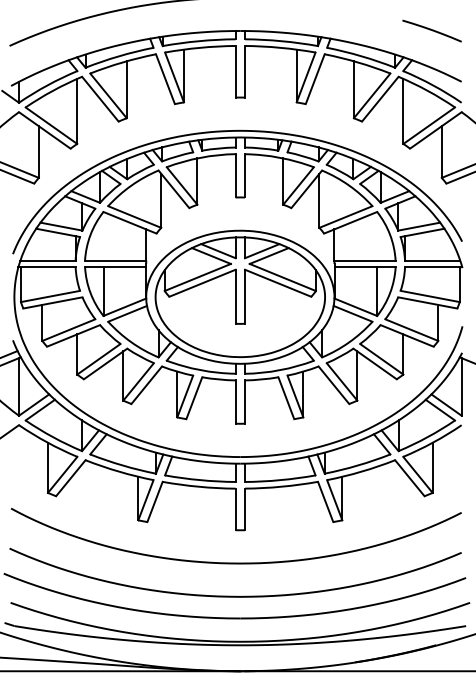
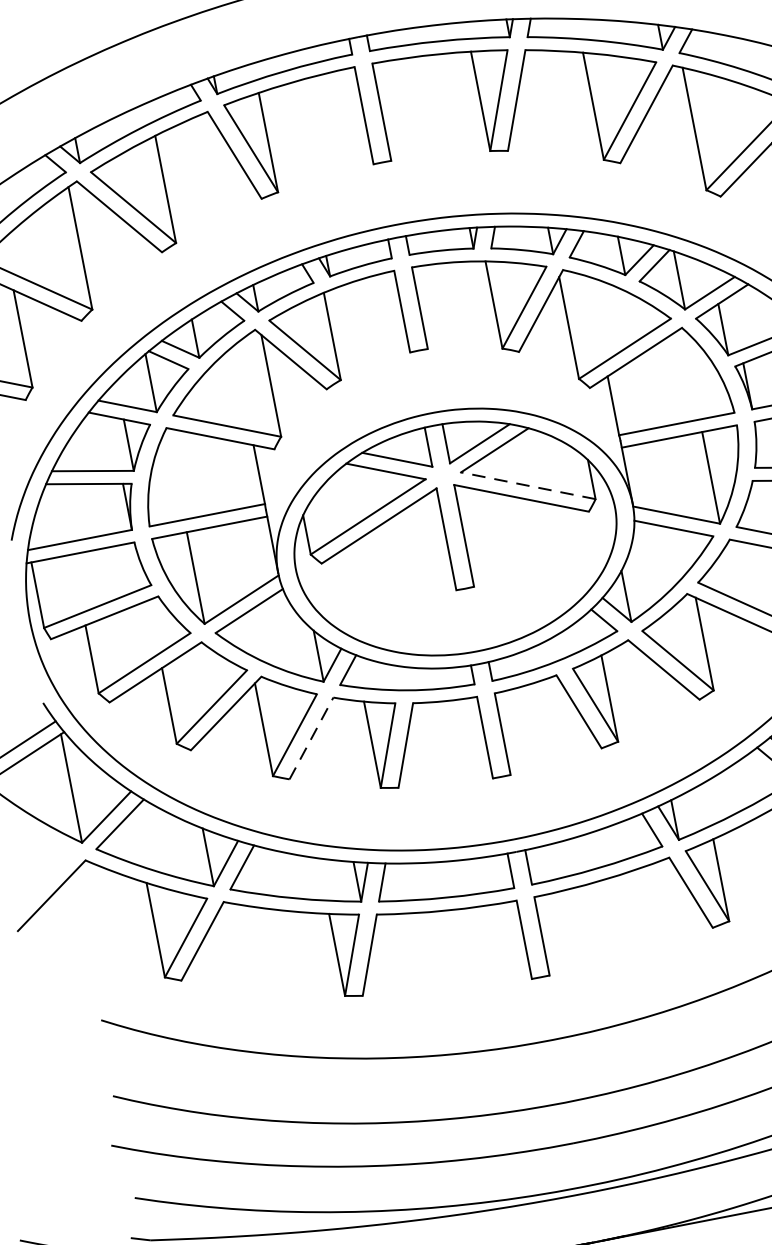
line: (282, 277) -> (527, 485), solid -> dashed
line: (147, 384) -> (312, 736), solid -> dashed

